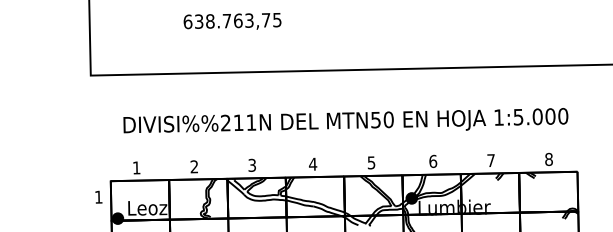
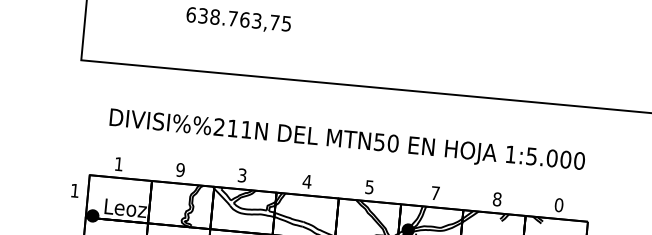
text: (548, 159) -> (558, 205), 8 -> 0
text: (491, 160) -> (497, 199), 7 -> 8
text: (433, 161) -> (435, 193), 6 -> 7
text: (194, 166) -> (180, 169), 2 -> 9

